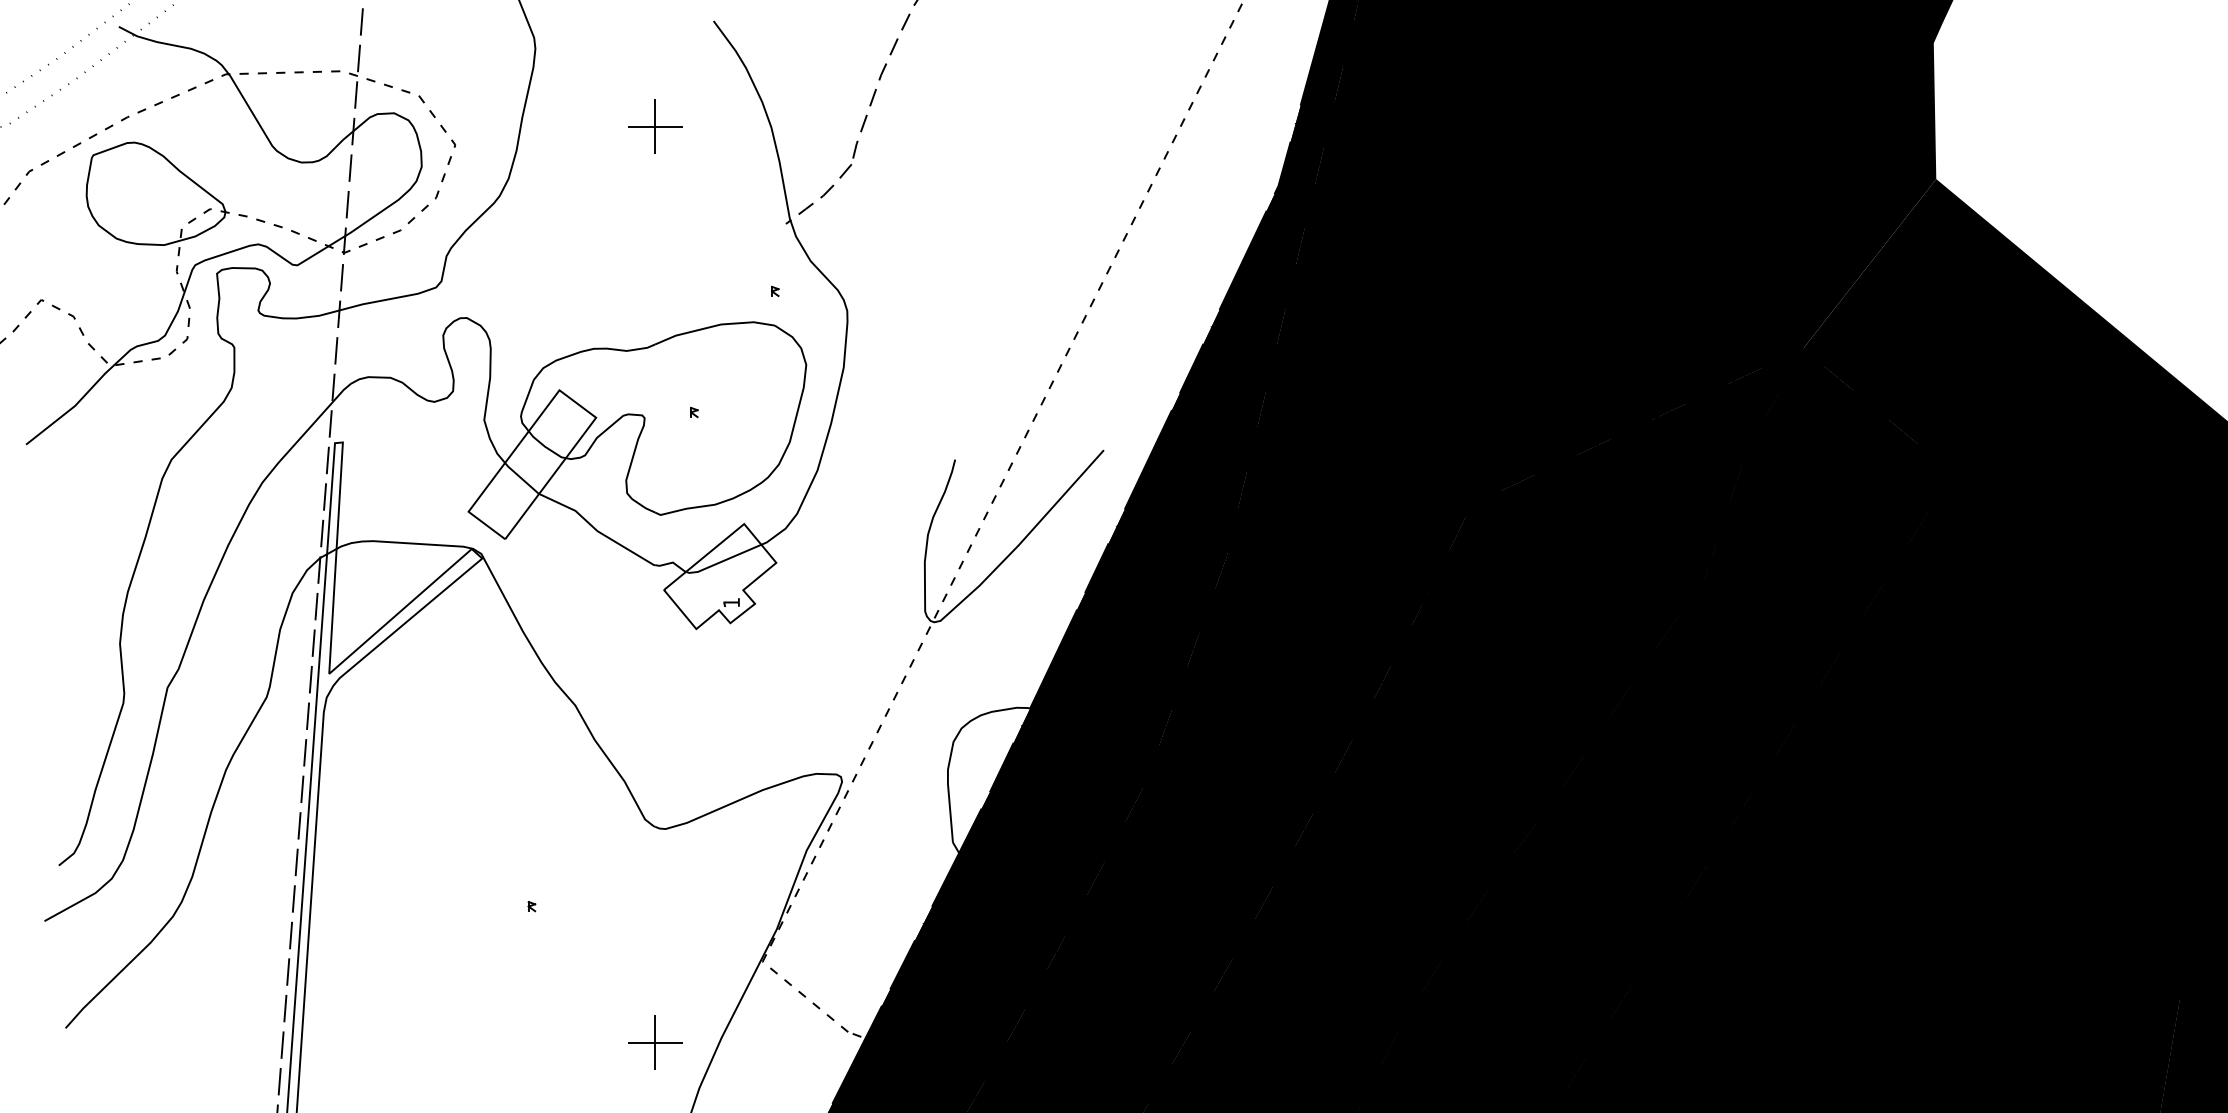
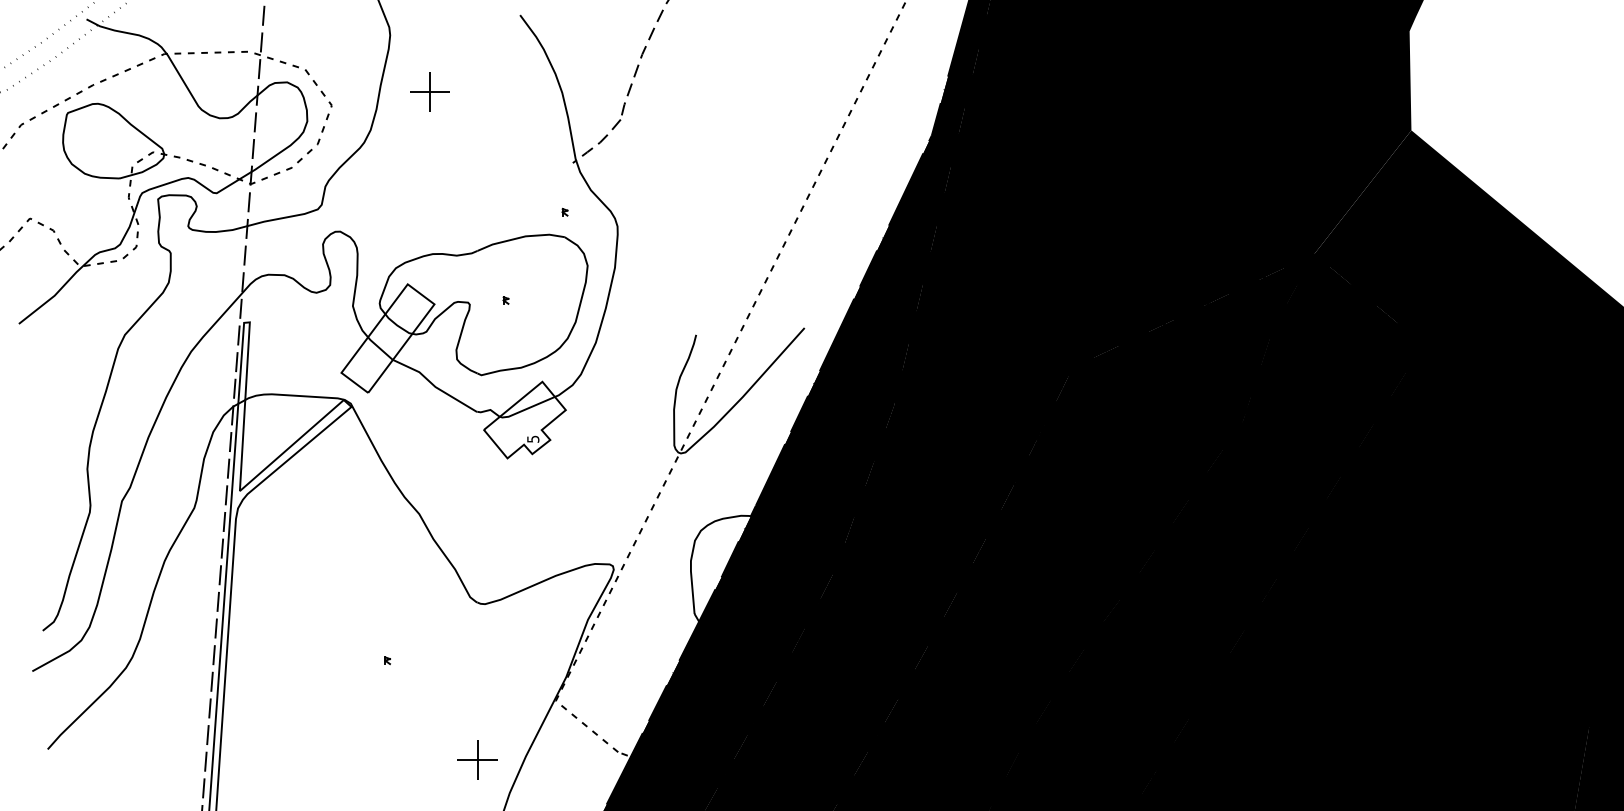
part: (655, 126) -> (430, 92), moved
text: (731, 602) -> (533, 439), 1 -> 5

